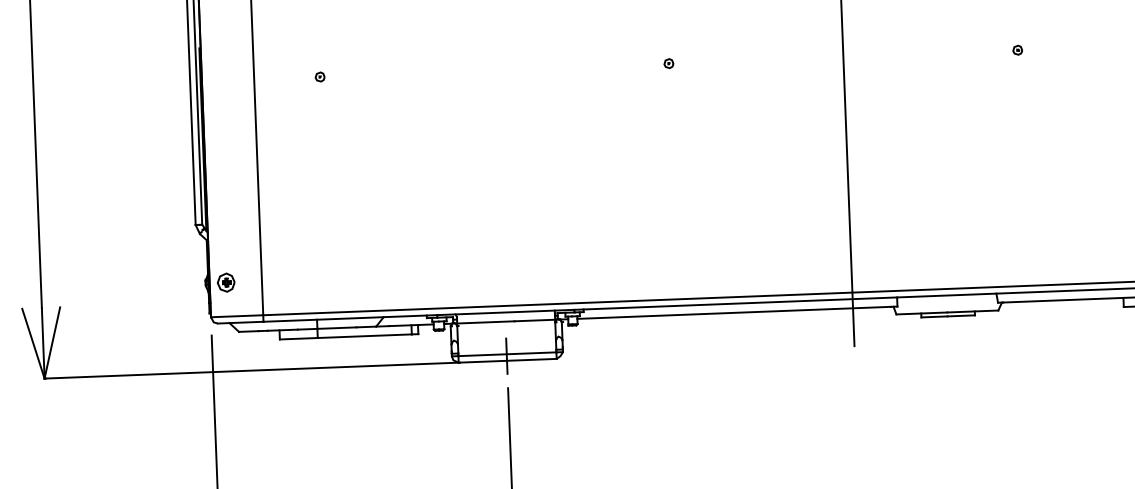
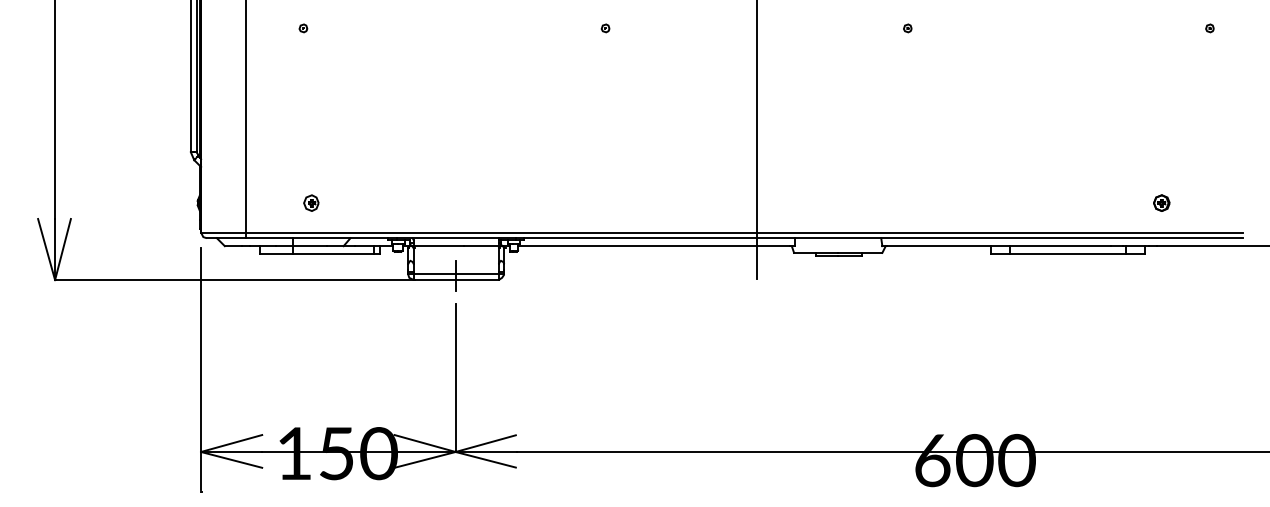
part: (226, 281) -> (311, 202), moved

